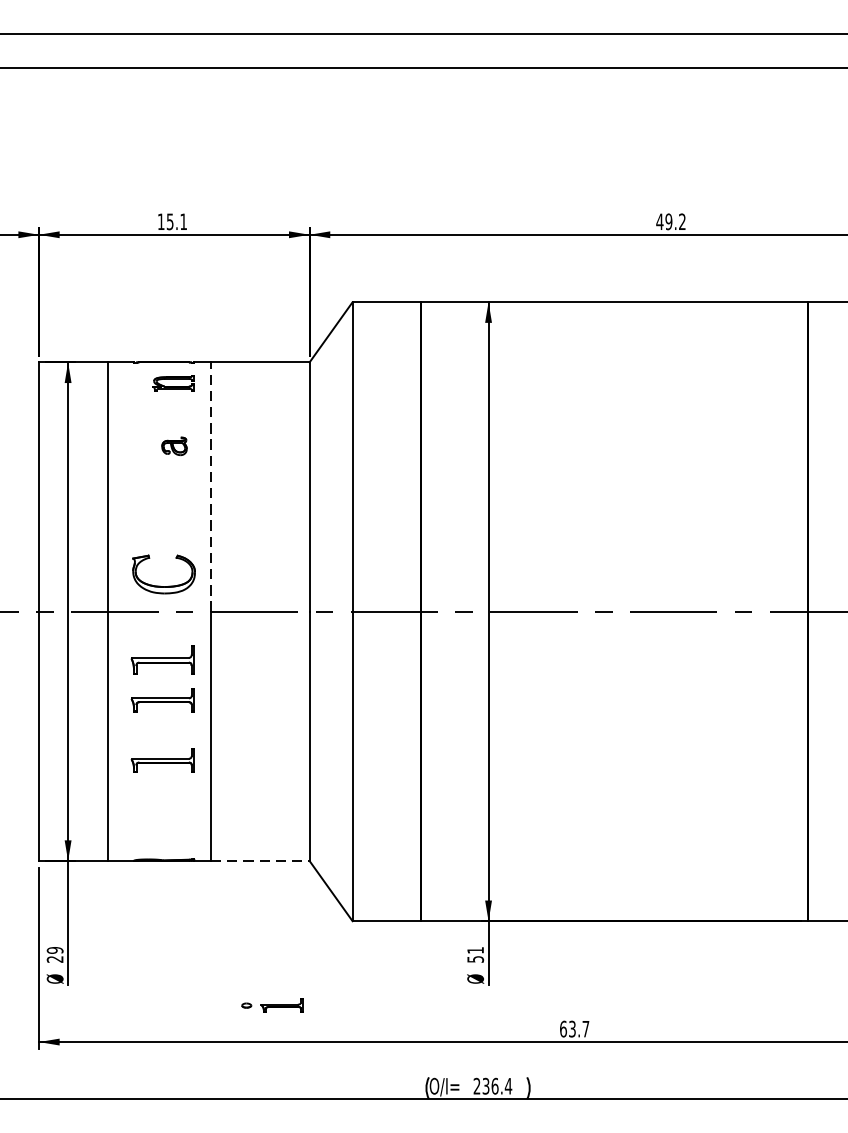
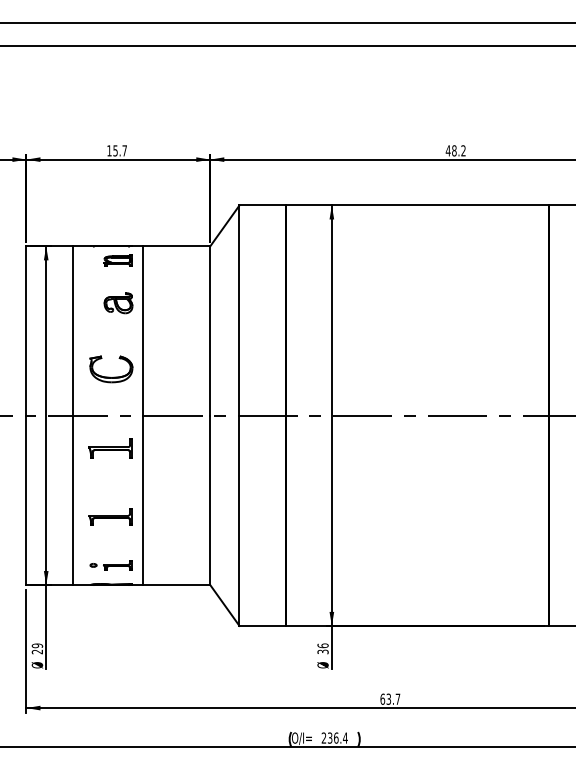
text: (183, 221) -> (124, 150), 15.1 -> 15.7
text: (669, 221) -> (454, 150), 49.2 -> 48.2
part: (174, 446) -> (118, 303), size x1.67
line: (211, 487) -> (143, 331), dashed -> solid
part: (162, 584) -> (110, 376), moved
part: (162, 699) -> (110, 475), removed
line: (259, 861) -> (176, 585), dashed -> solid
text: (474, 954) -> (322, 648), 51 -> 36
part: (271, 1005) -> (110, 565), moved

